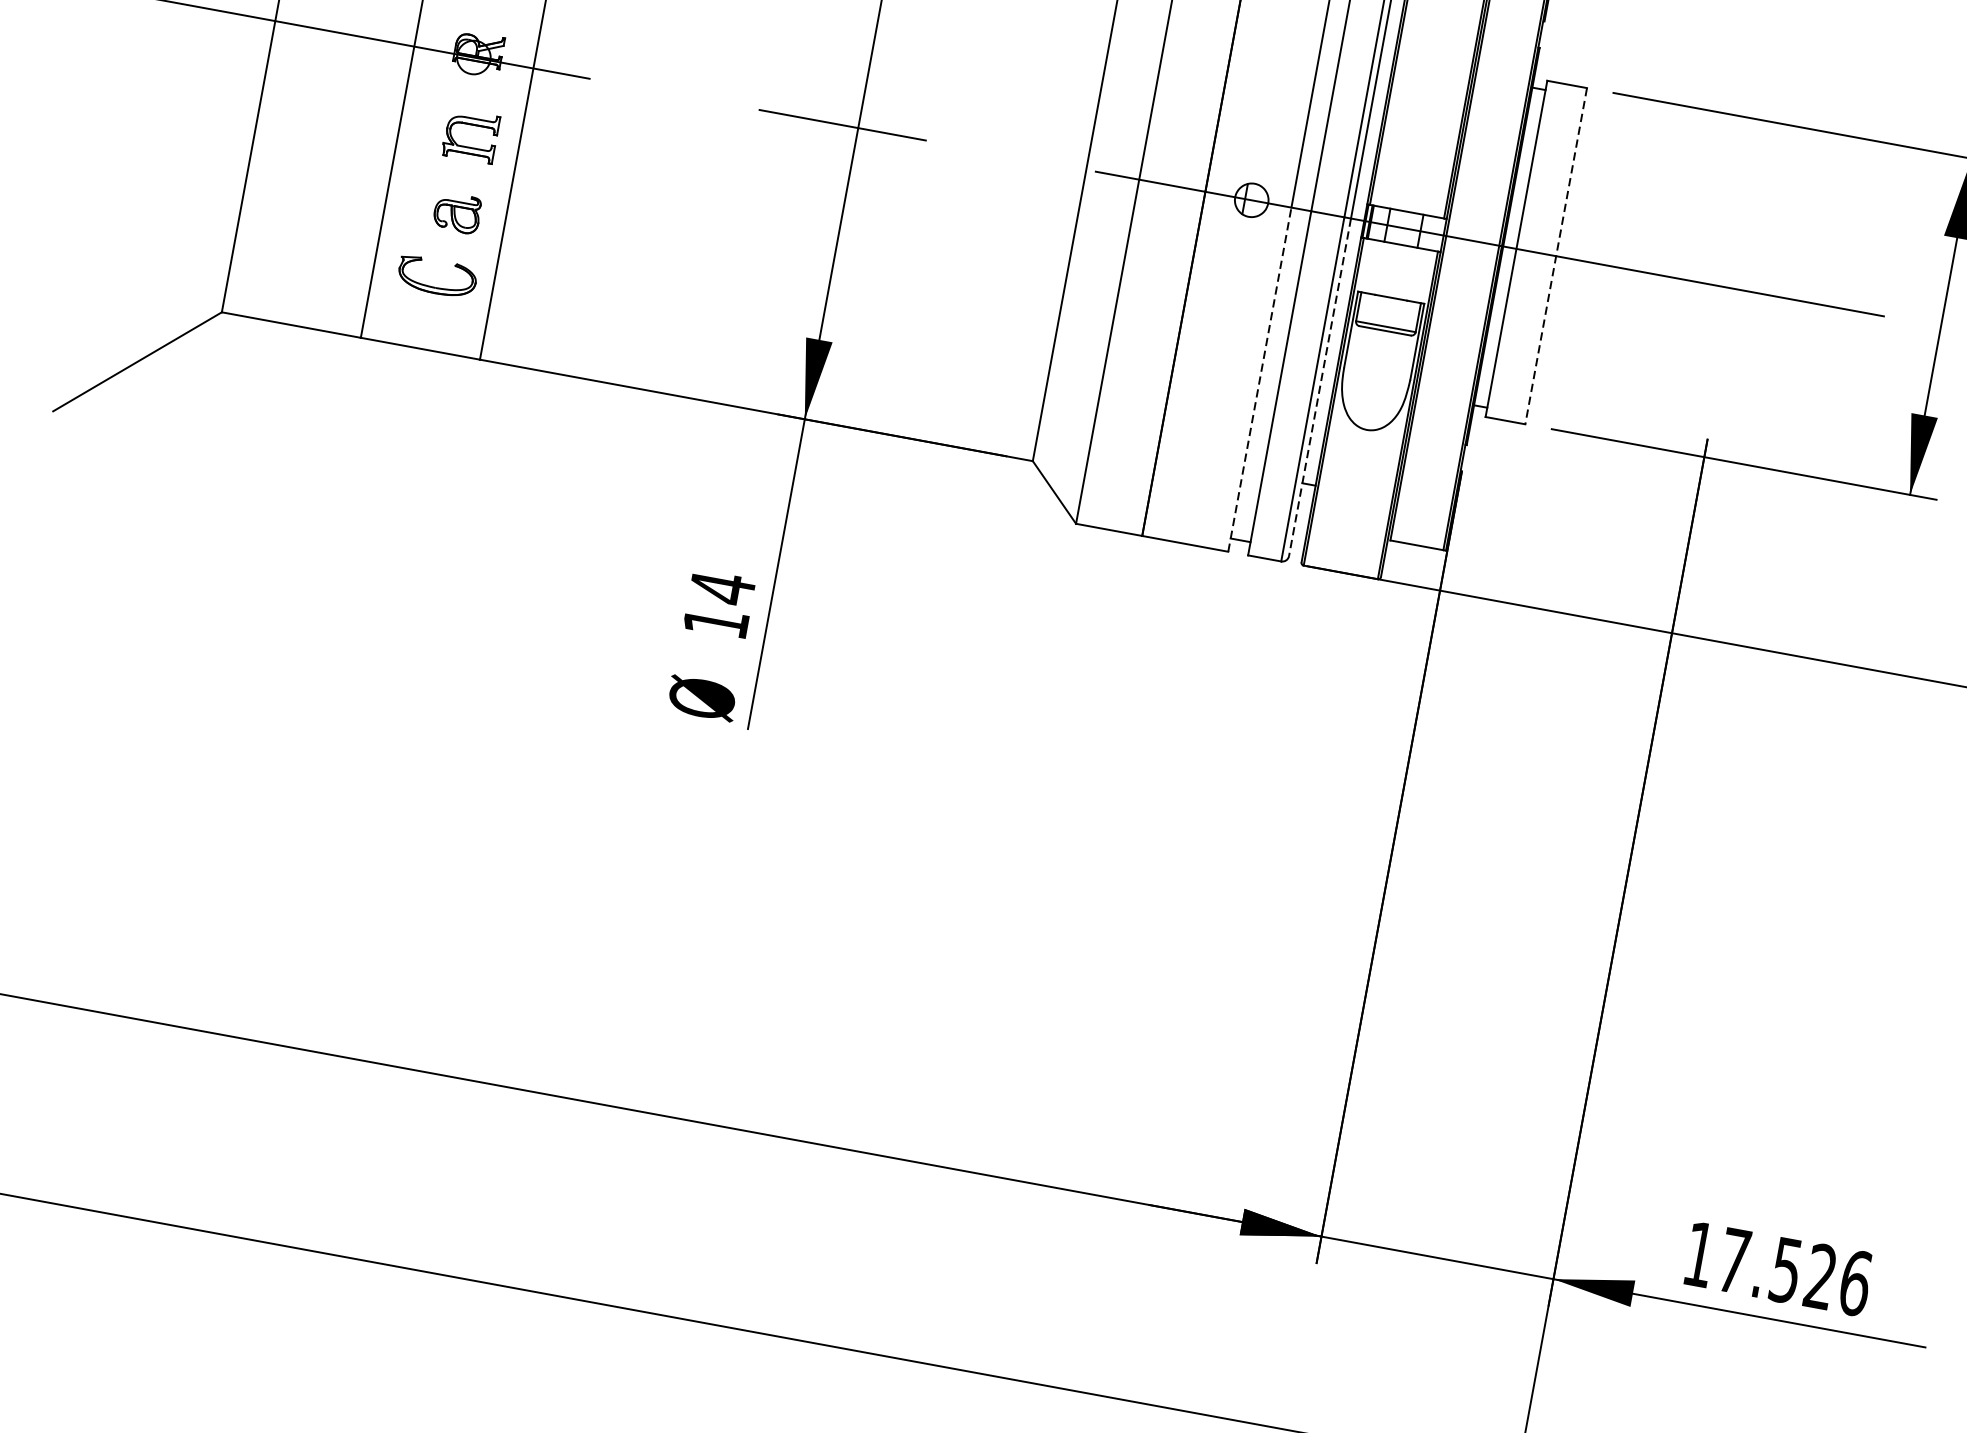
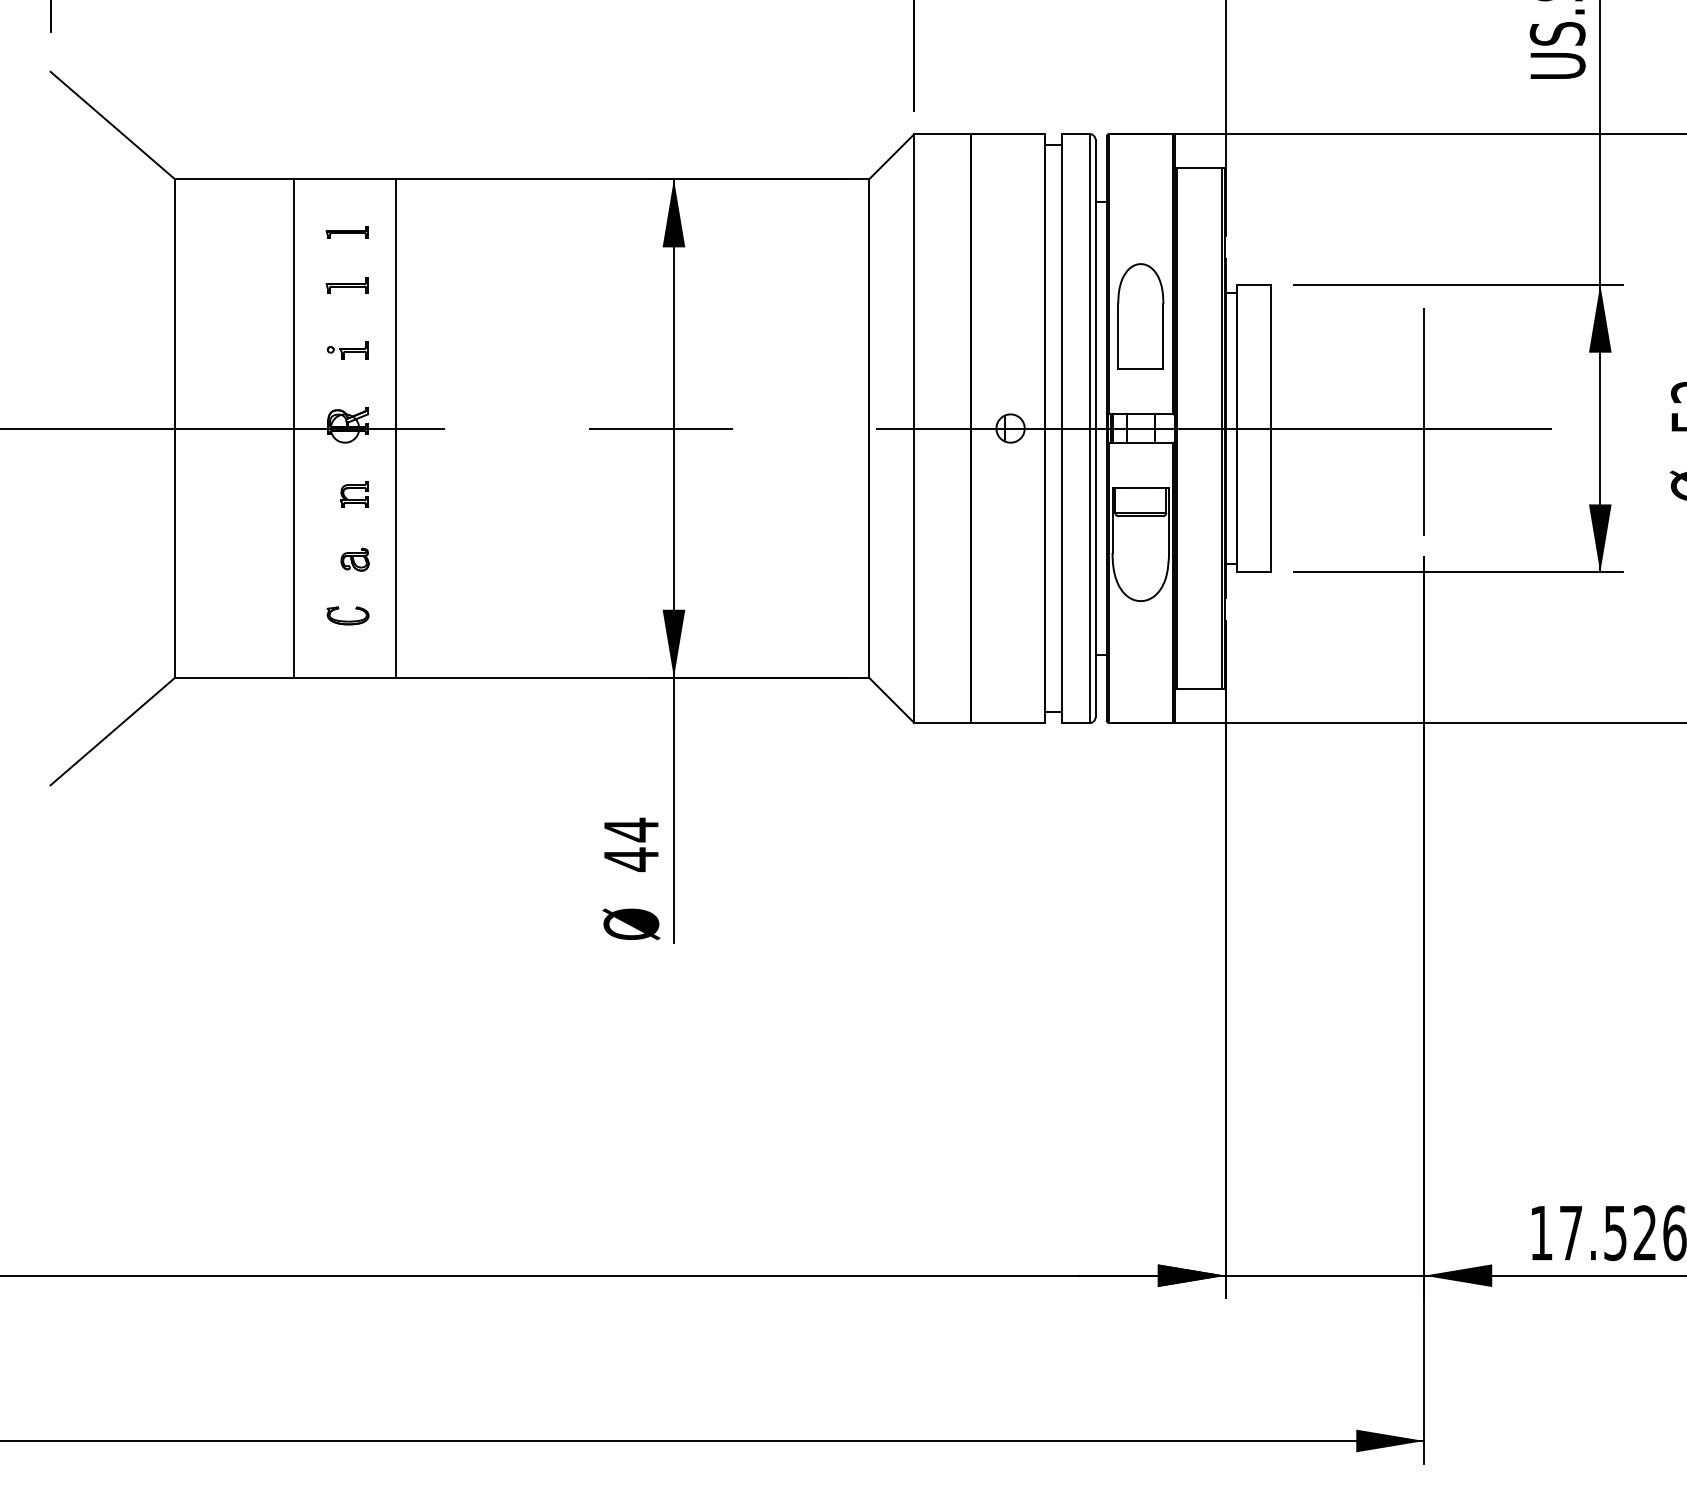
part: (1427, 97) -> (1140, 316), added
part: (470, 136) -> (354, 494), size x0.62
part: (456, 212) -> (354, 559), size x0.71
line: (1556, 256) -> (1271, 428), dashed -> solid
part: (436, 276) -> (347, 615), size x0.62
line: (1737, 280) -> (1424, 421), added
line: (1259, 379) -> (1044, 575), dashed -> solid
line: (1319, 387) -> (1095, 573), dashed -> solid
text: (716, 622) -> (631, 859), 14 -> 44

